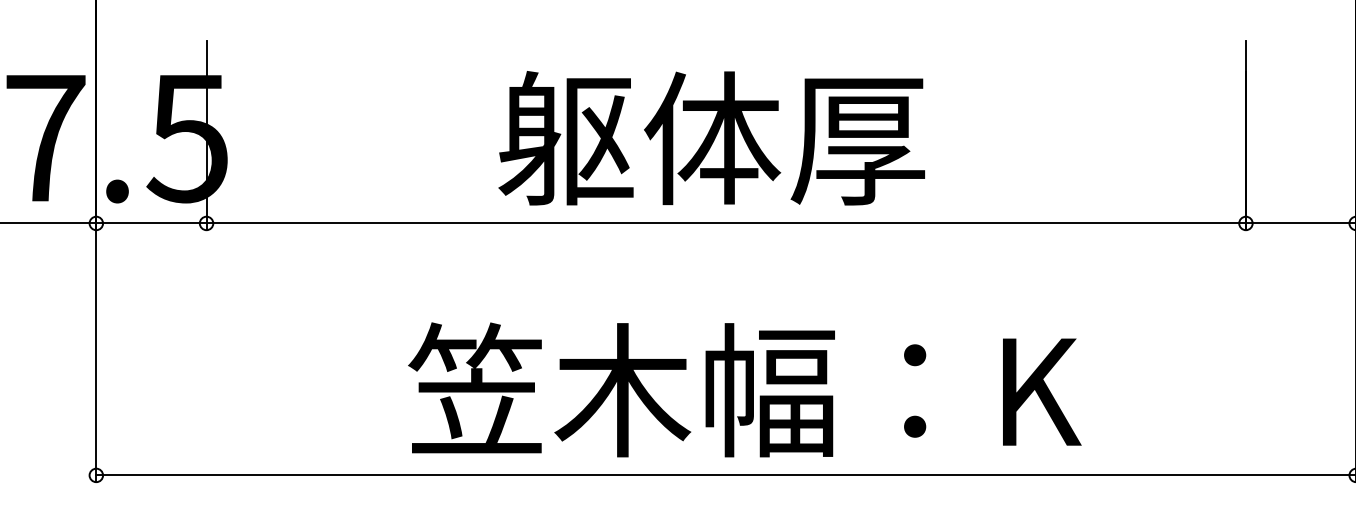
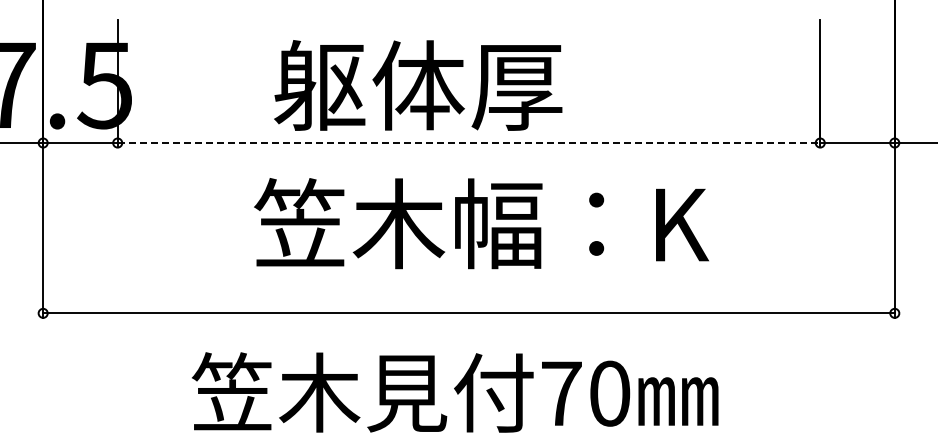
text: (712, 138) -> (418, 85), moved
line: (727, 224) -> (469, 143), solid -> dashed
text: (744, 389) -> (481, 223), moved

